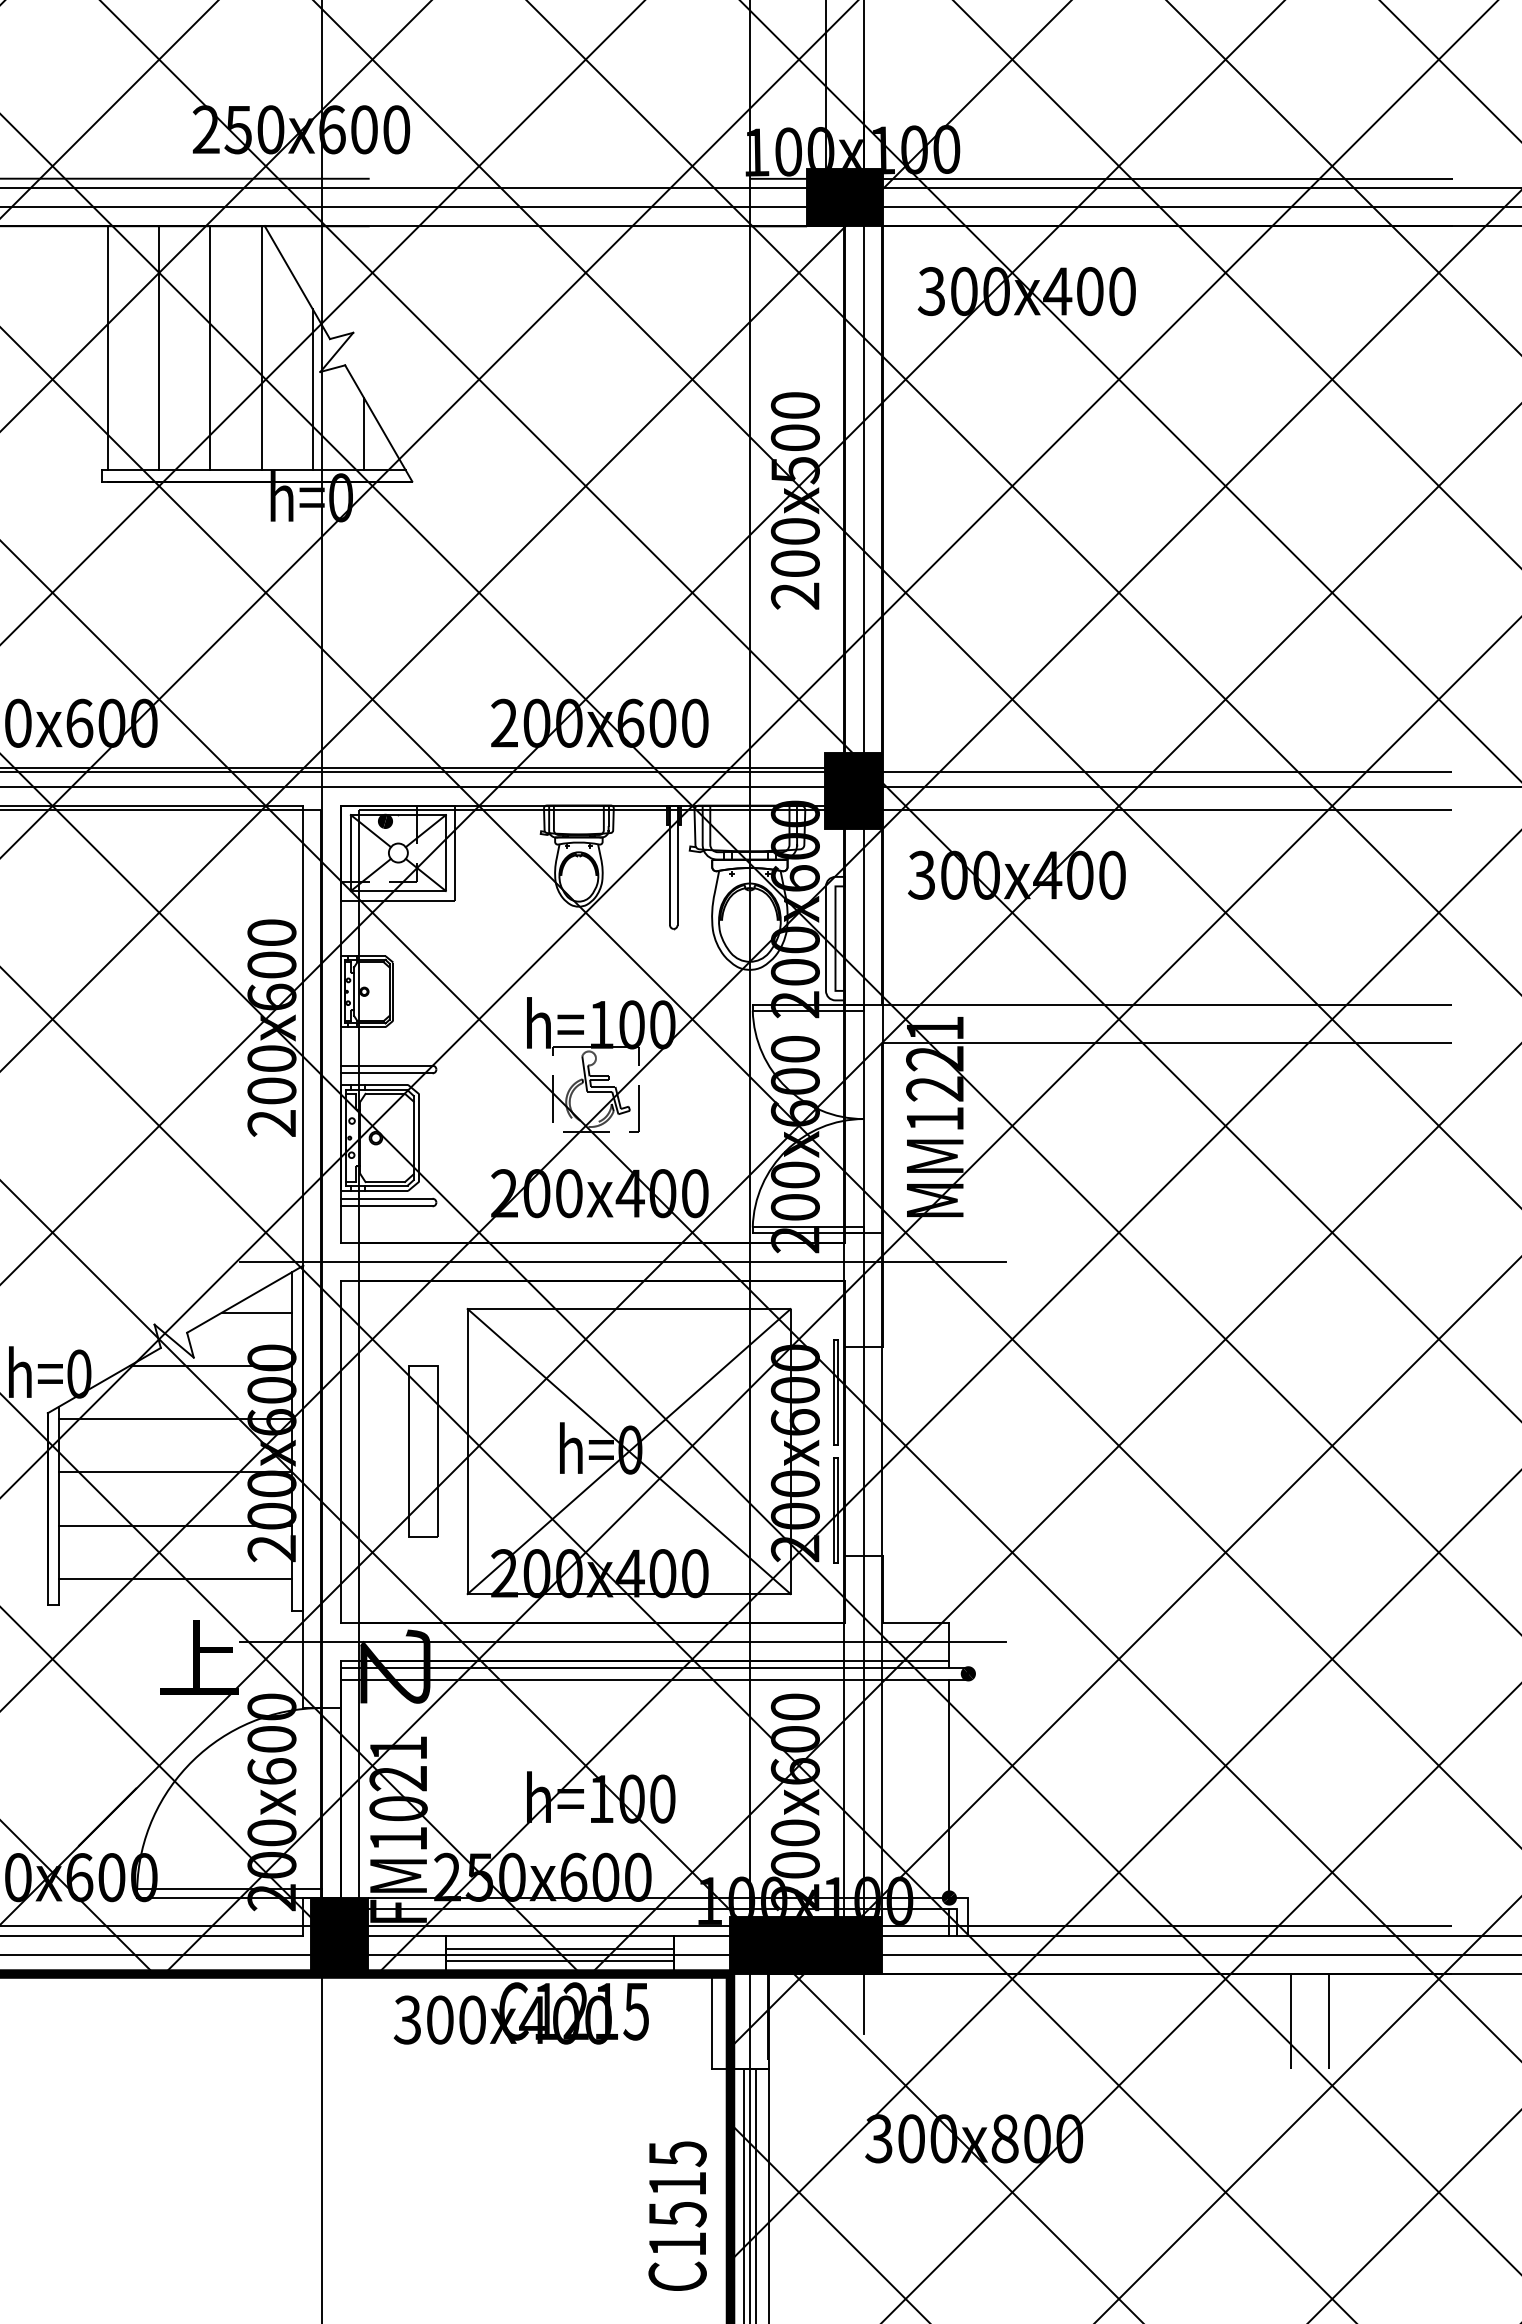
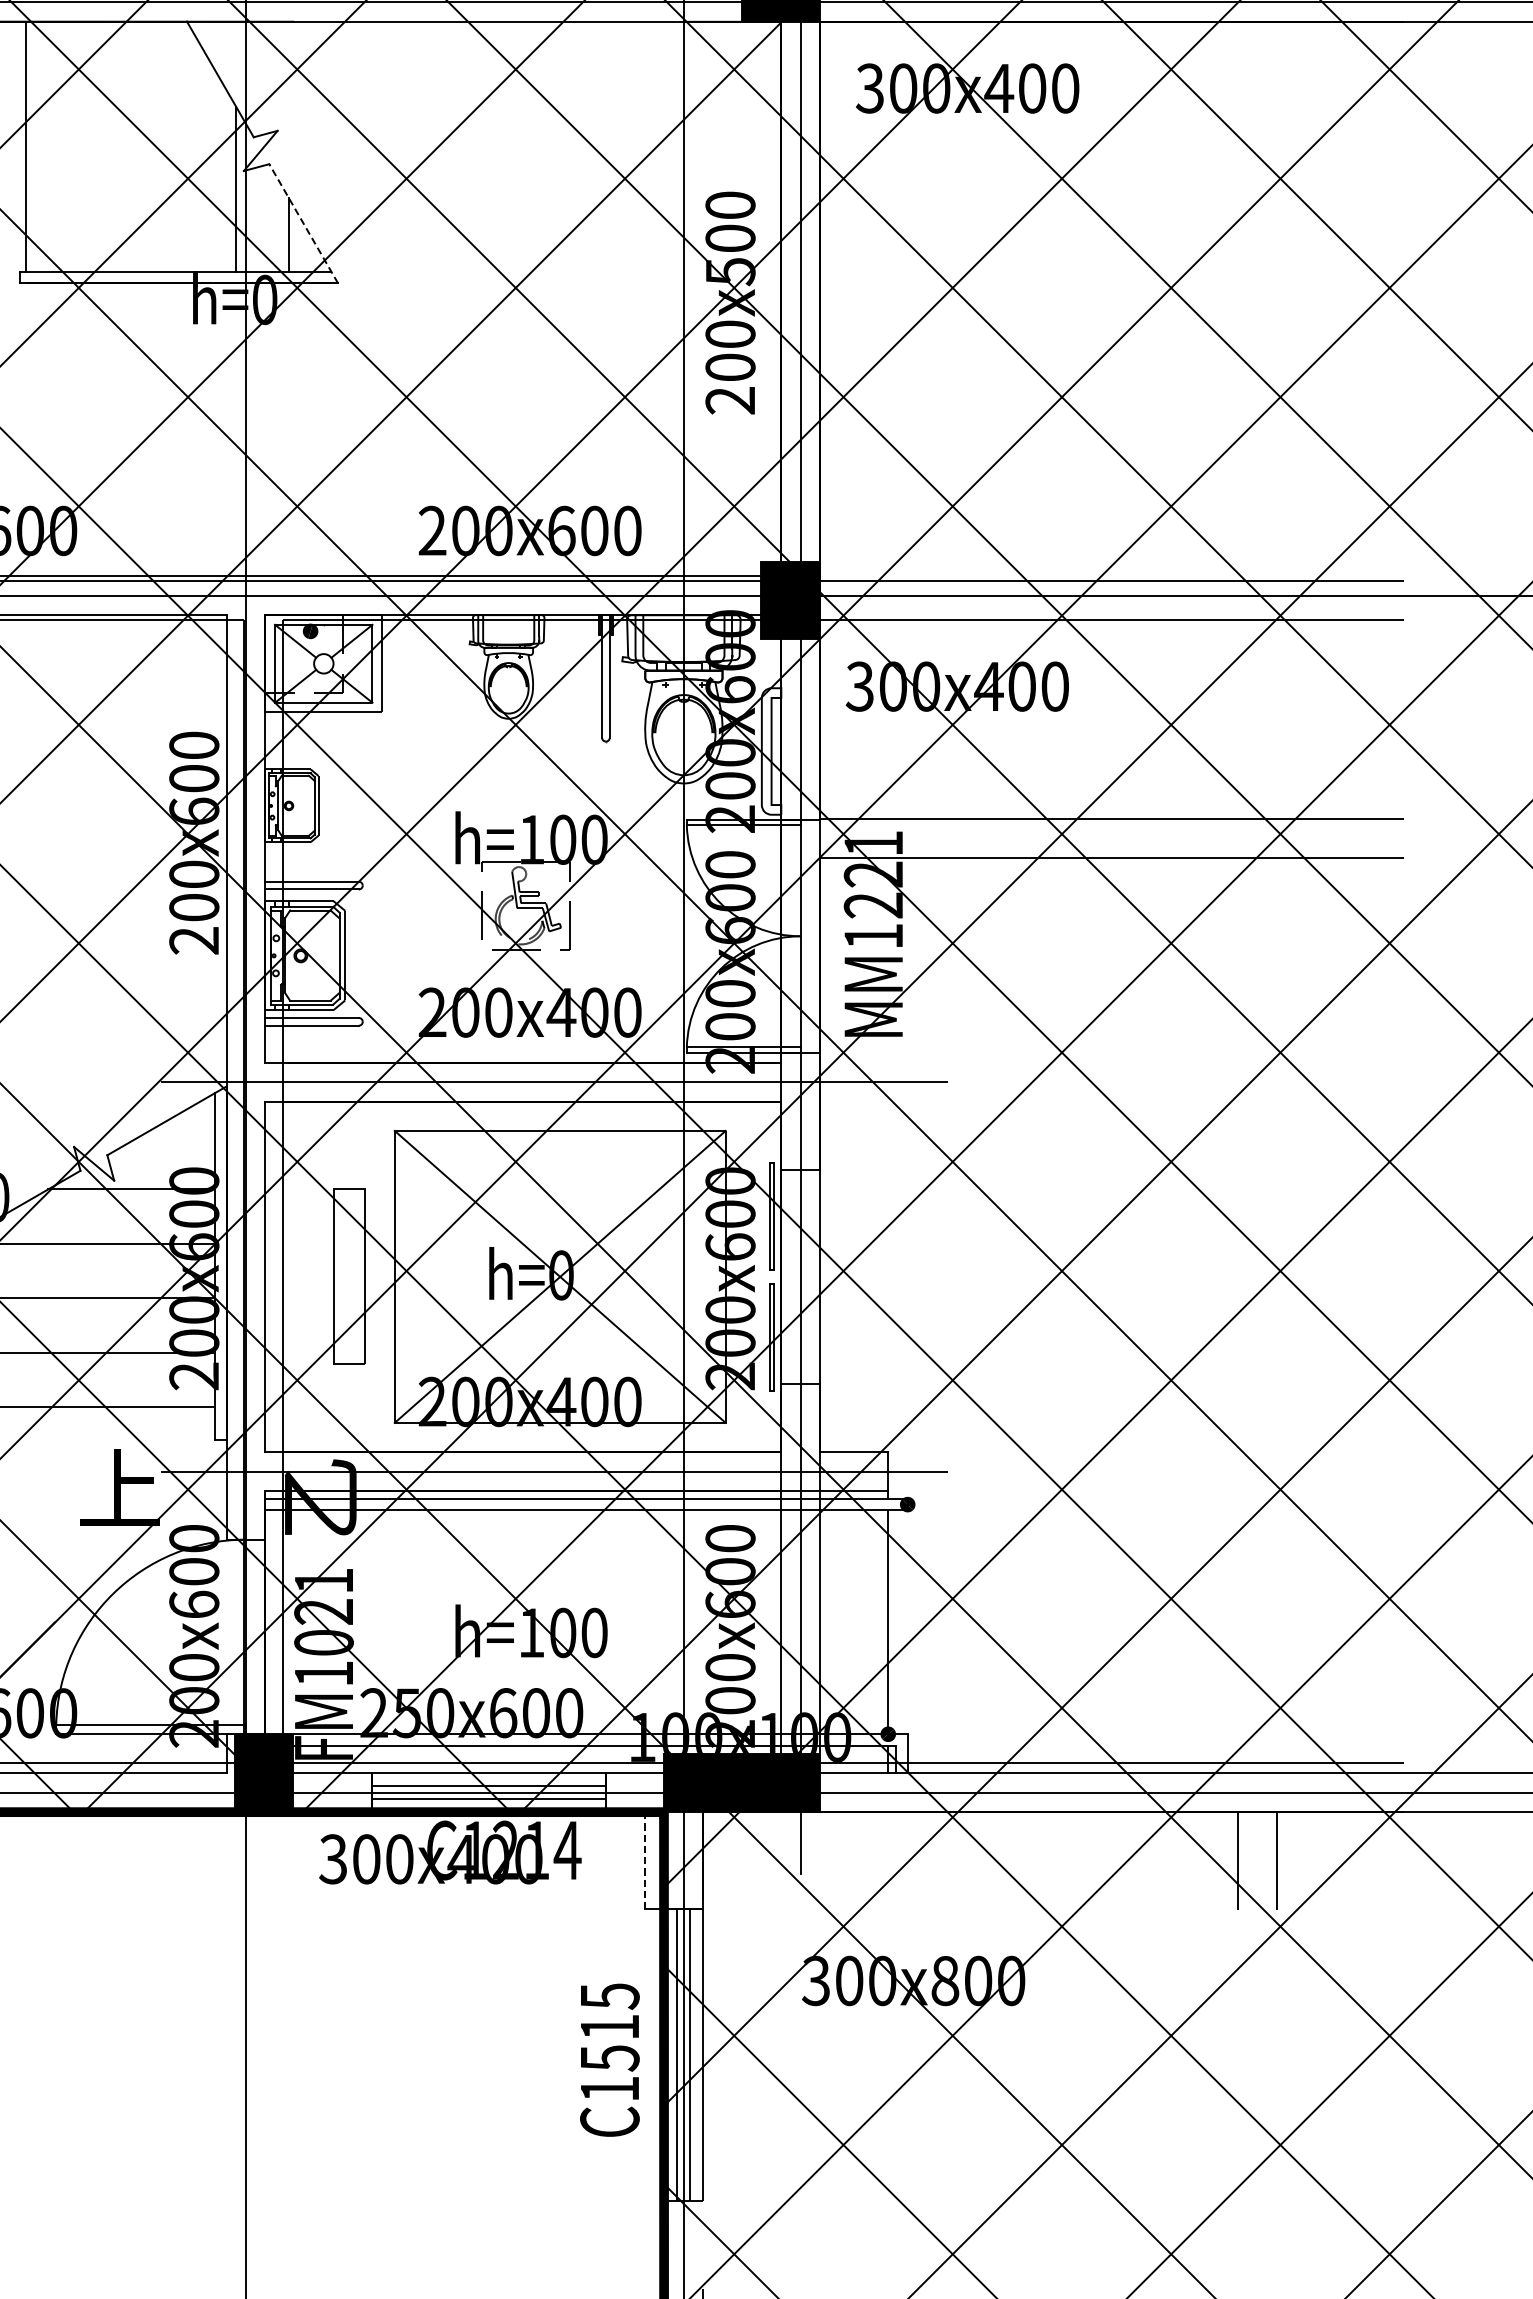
line: (159, 348) -> (79, 146), removed
line: (210, 348) -> (131, 146), removed
line: (261, 348) -> (183, 146), removed
line: (378, 423) -> (303, 223), solid -> dashed
line: (256, 1312) -> (178, 1134), removed
text: (636, 2011) -> (567, 1850), C1215 -> C1214
line: (711, 2022) -> (644, 1861), solid -> dashed

